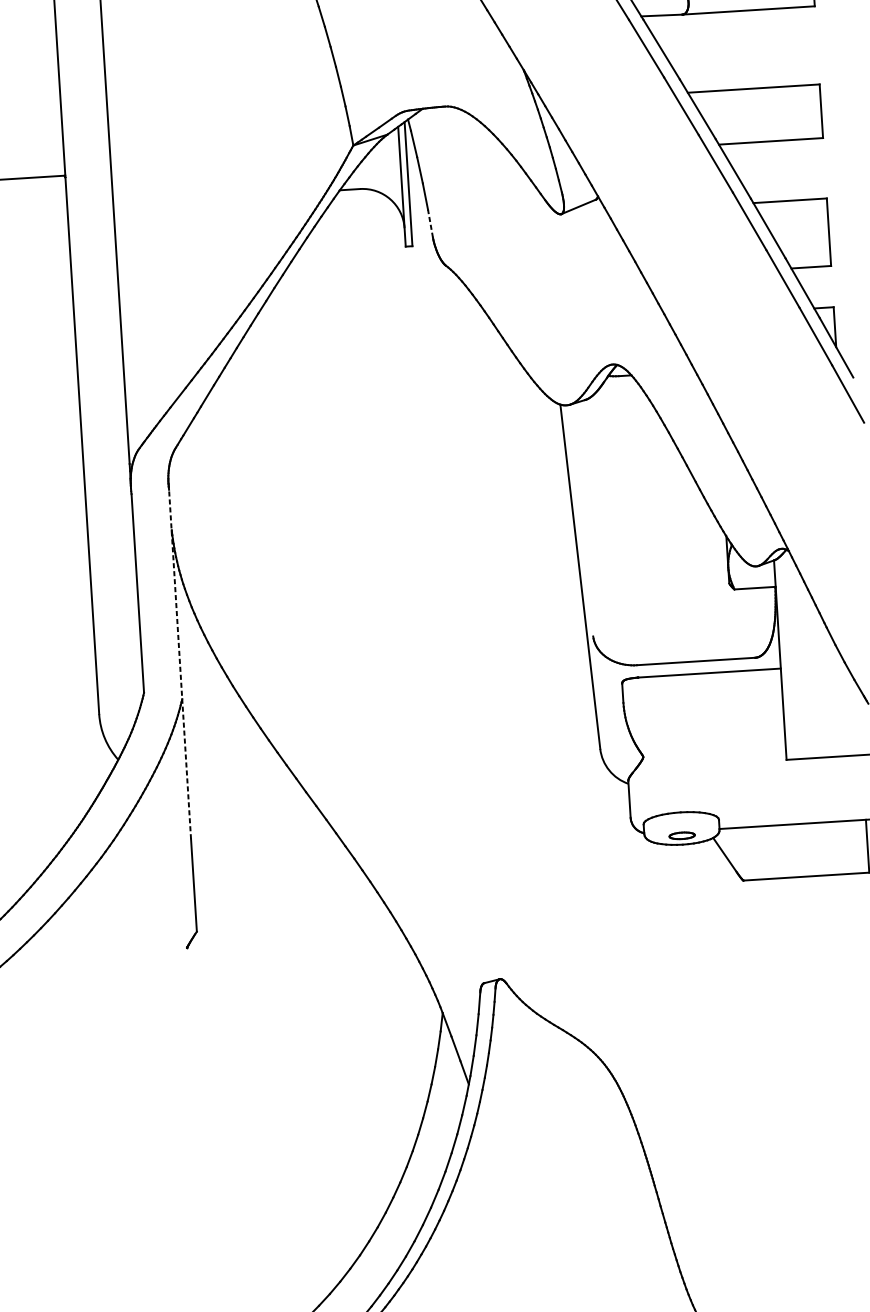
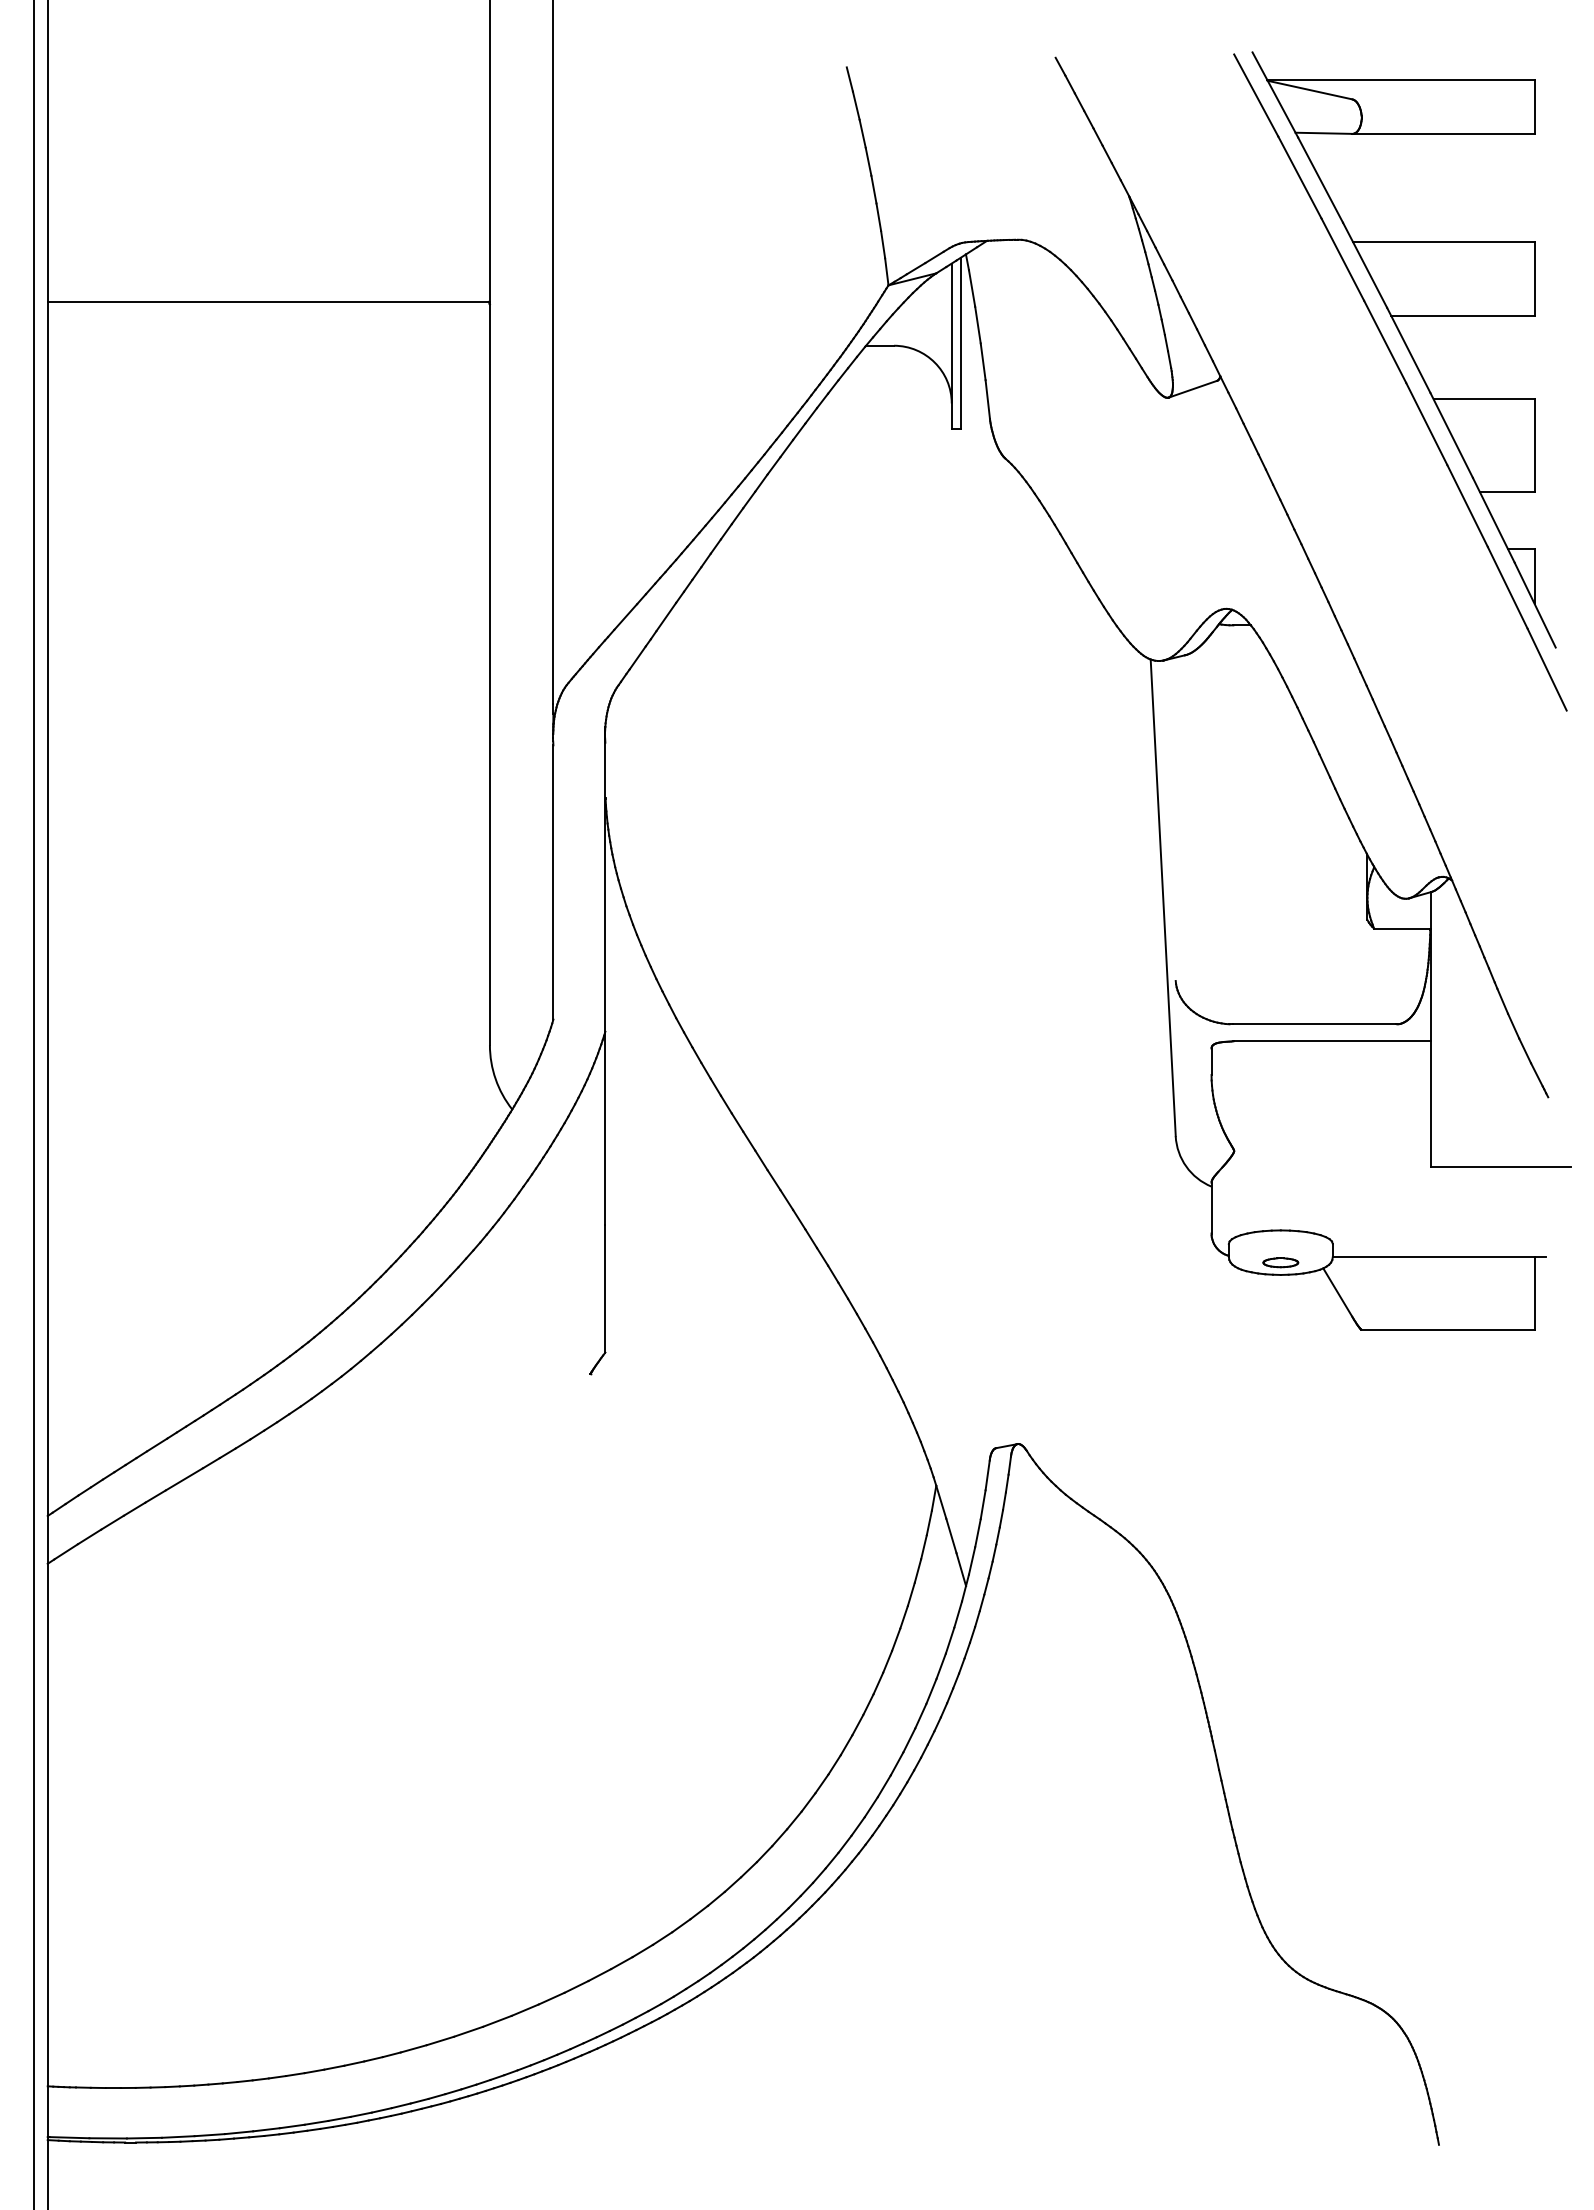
line: (430, 223) -> (987, 399), dashed -> solid
line: (179, 658) -> (605, 975), dashed -> solid

